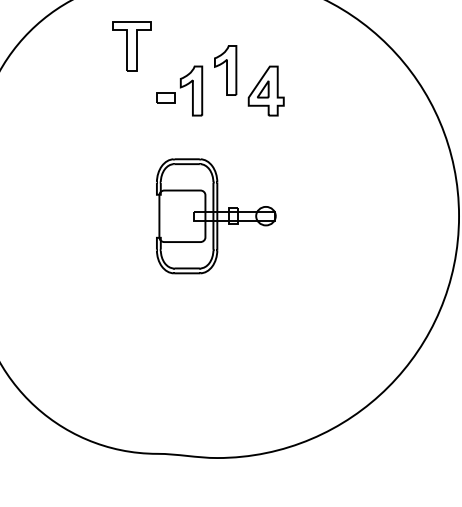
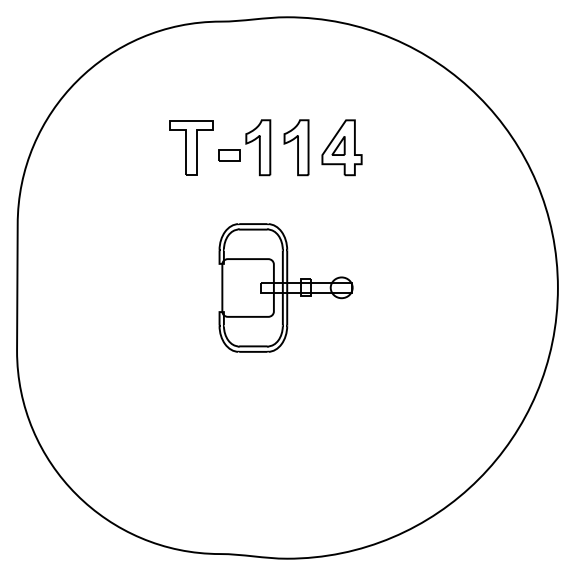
part: (131, 46) -> (191, 147), moved
part: (225, 70) -> (296, 147), moved

